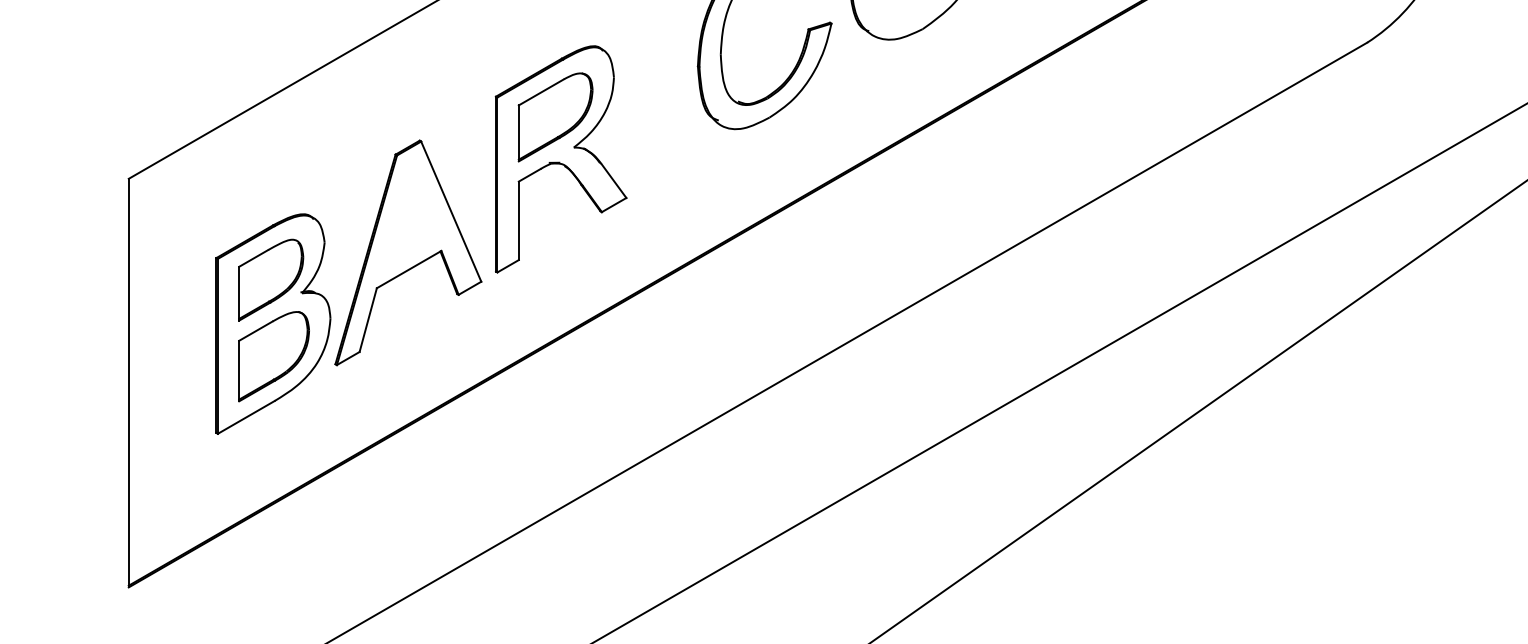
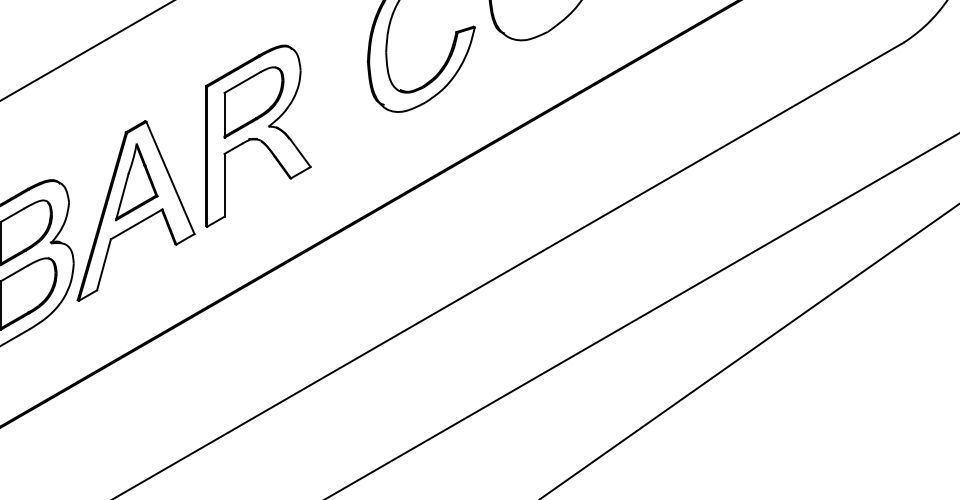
part: (409, 216) -> (137, 181), added

